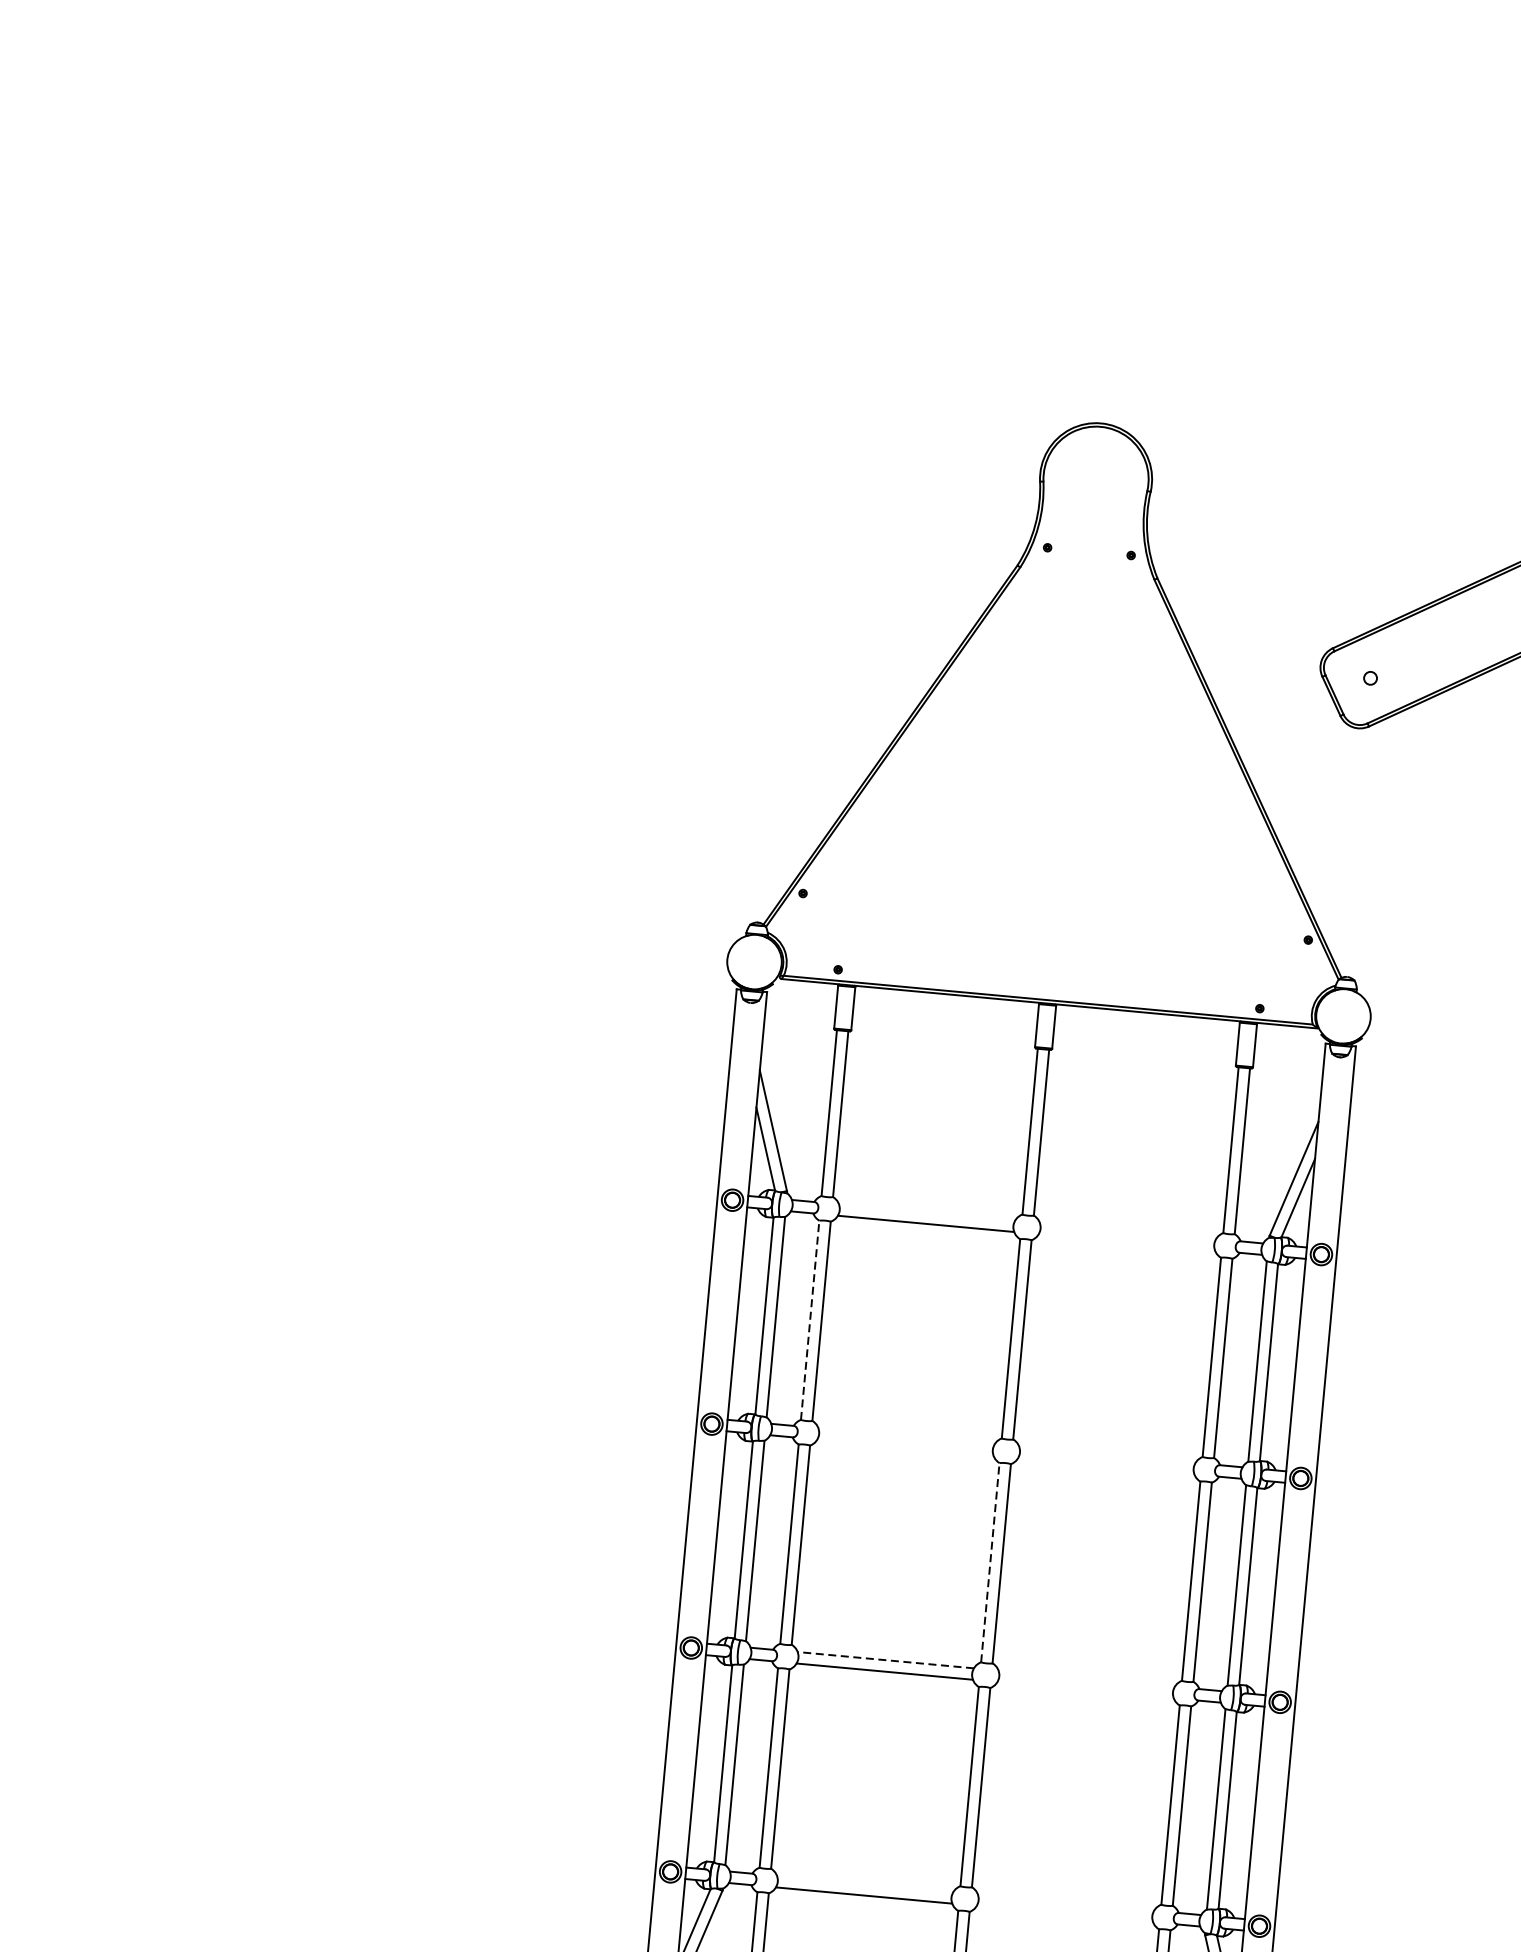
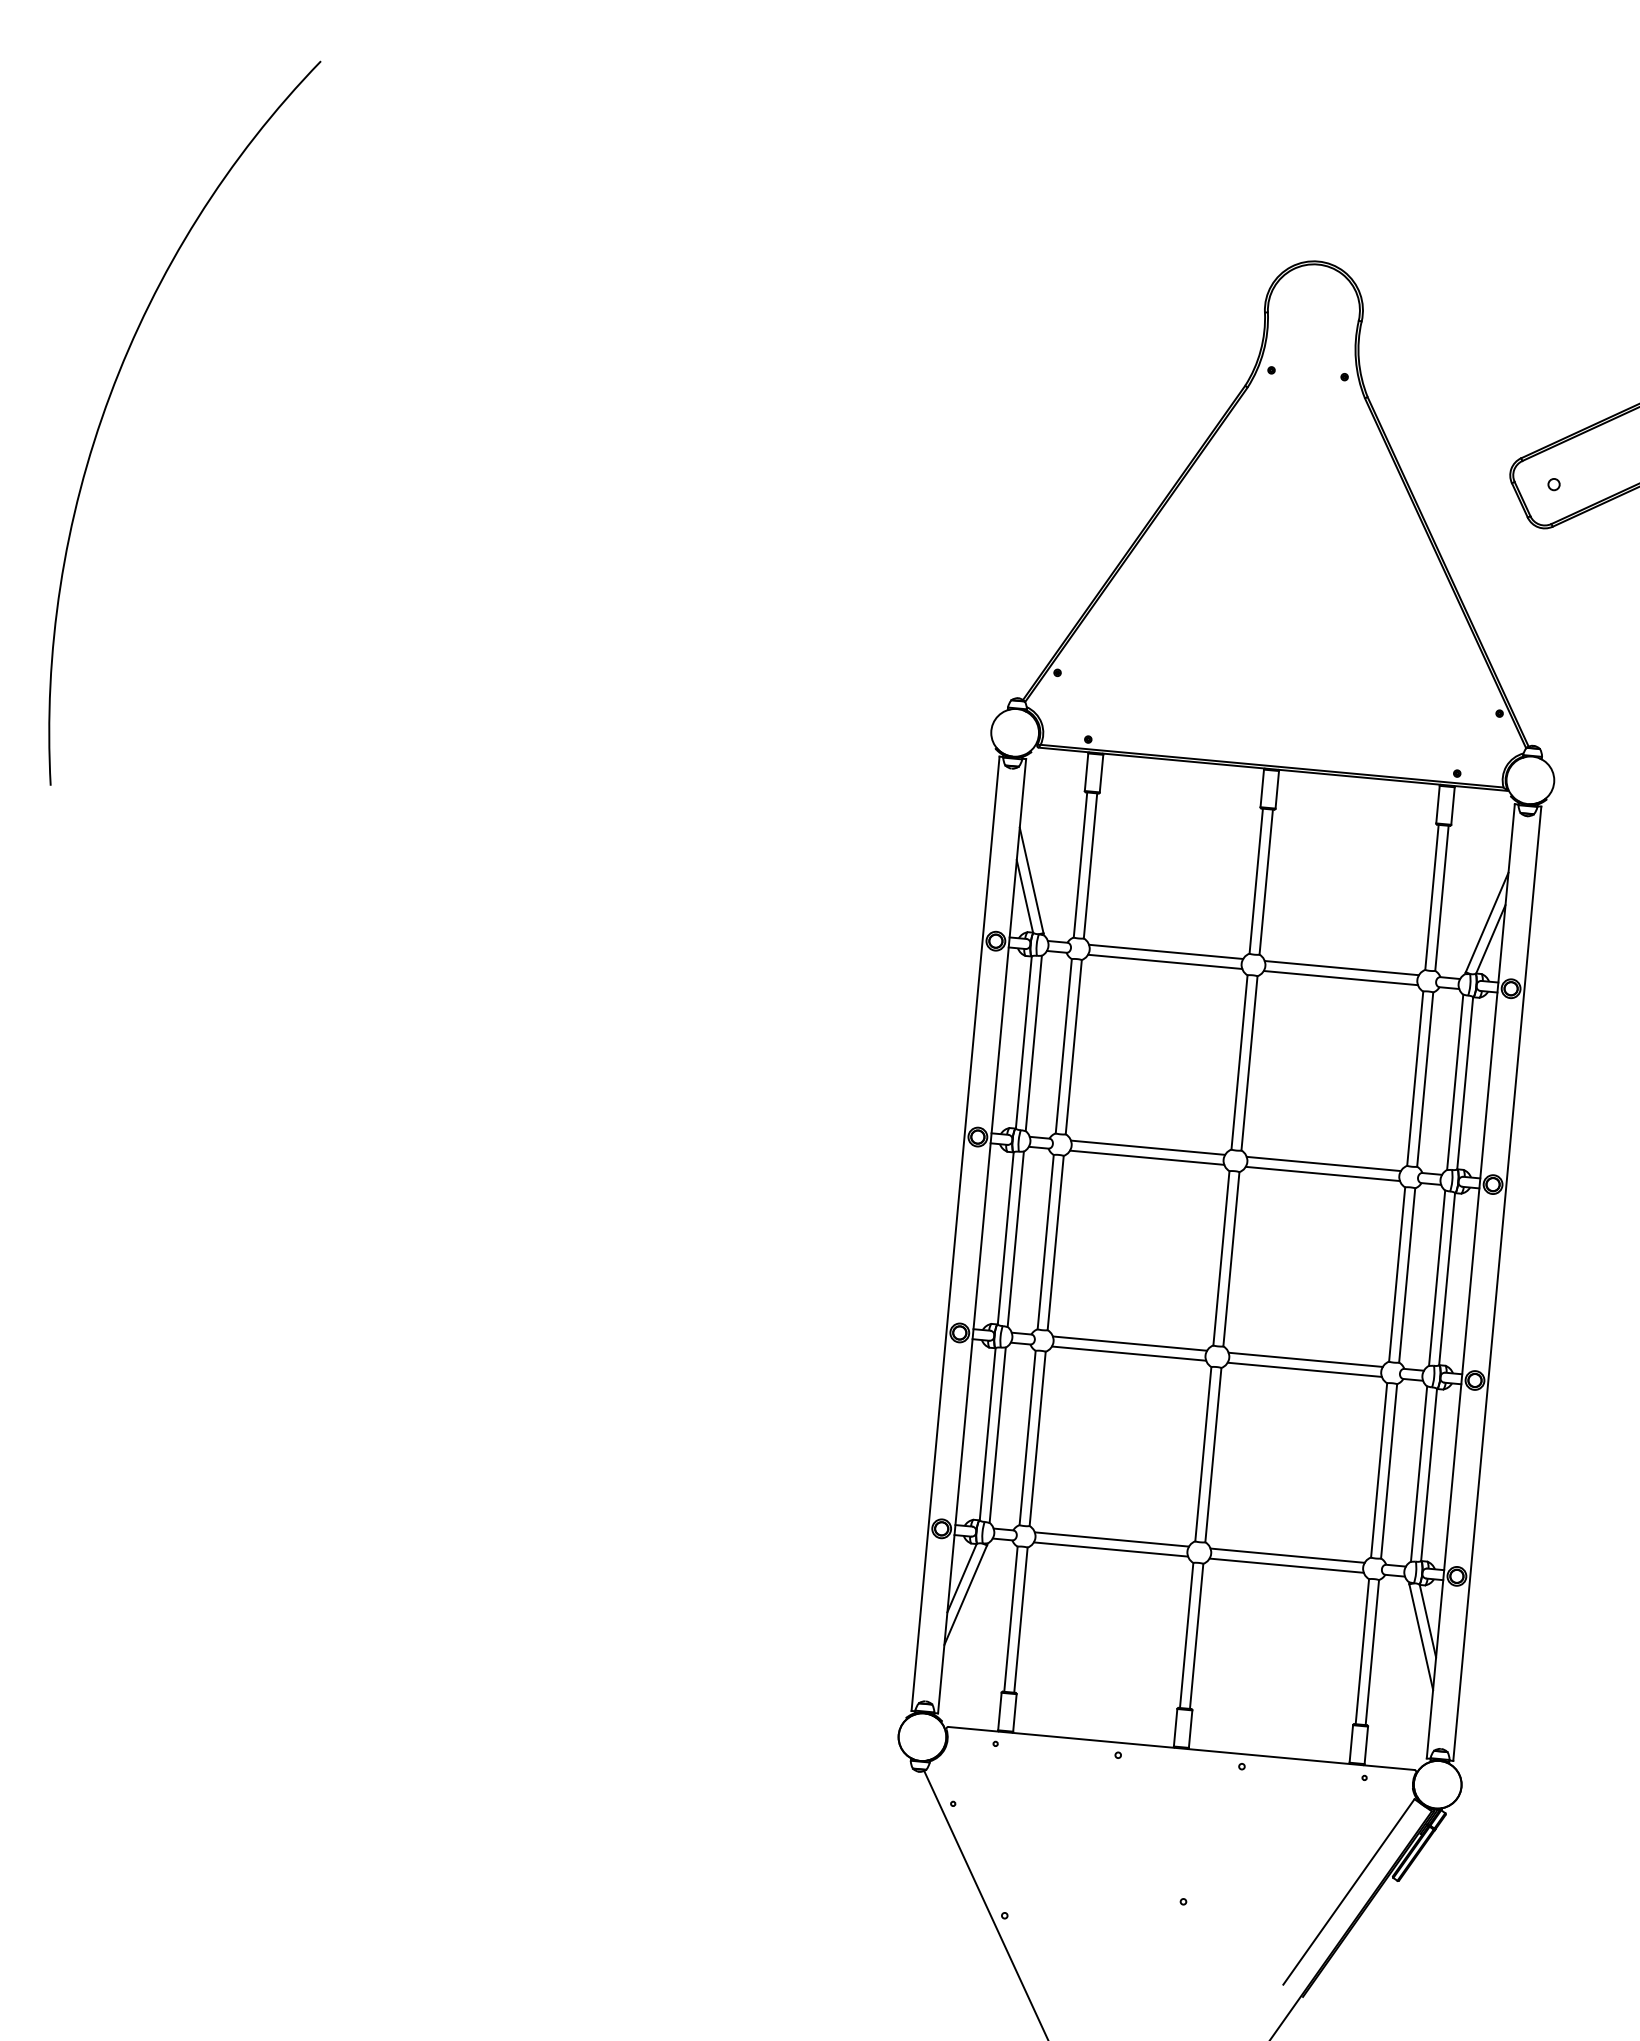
line: (927, 1212) -> (1166, 951), added
line: (1127, 1231) -> (1341, 968), added
line: (1126, 1241) -> (1340, 977), added
line: (809, 1320) -> (1063, 1046), dashed -> solid
line: (905, 1436) -> (1147, 1147), added
line: (905, 1447) -> (1147, 1157), added
line: (1107, 1454) -> (1323, 1163), added
line: (1105, 1465) -> (1322, 1173), added
line: (990, 1562) -> (1221, 1258), dashed -> solid
line: (885, 1660) -> (1129, 1343), dashed -> solid
line: (1086, 1678) -> (1305, 1359), added
line: (1085, 1689) -> (1304, 1369), added
line: (864, 1884) -> (1111, 1539), added
line: (1065, 1902) -> (1287, 1555), added
line: (1064, 1913) -> (1286, 1565), added

